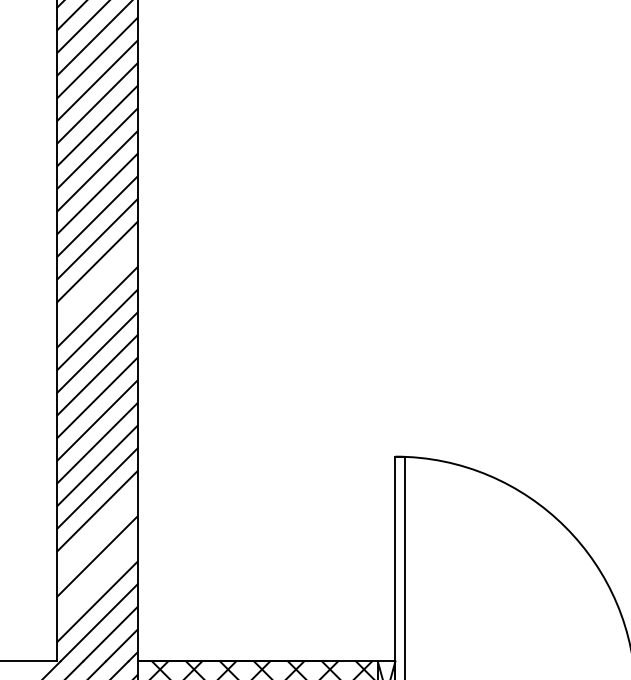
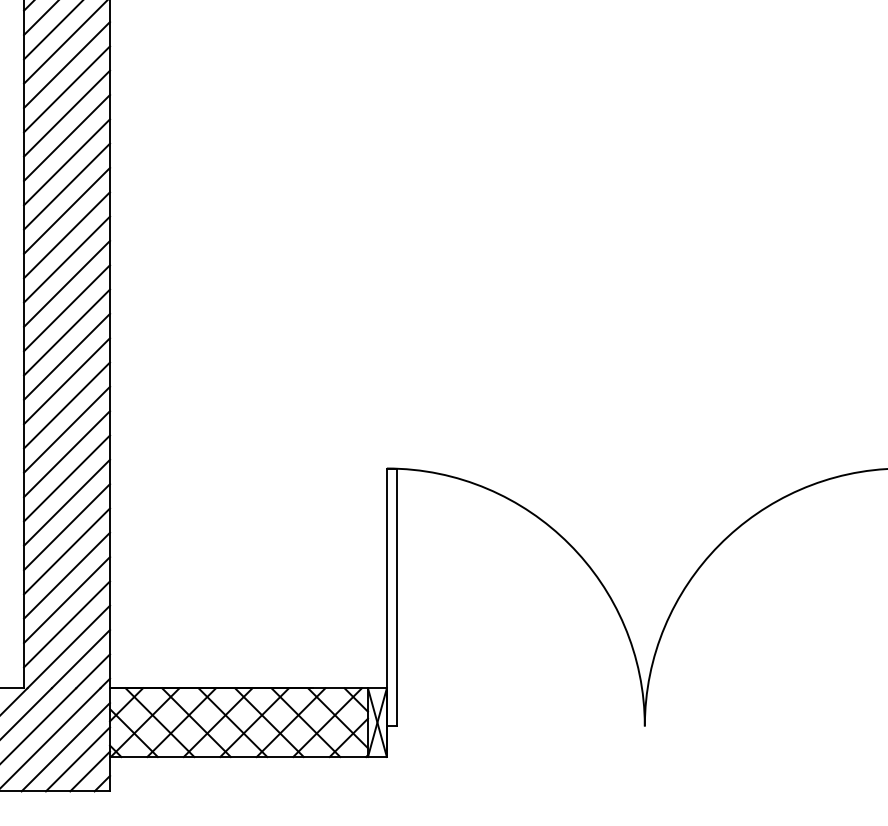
line: (97, 284) -> (67, 283), added
line: (97, 533) -> (67, 551), added
line: (97, 579) -> (67, 600), added

